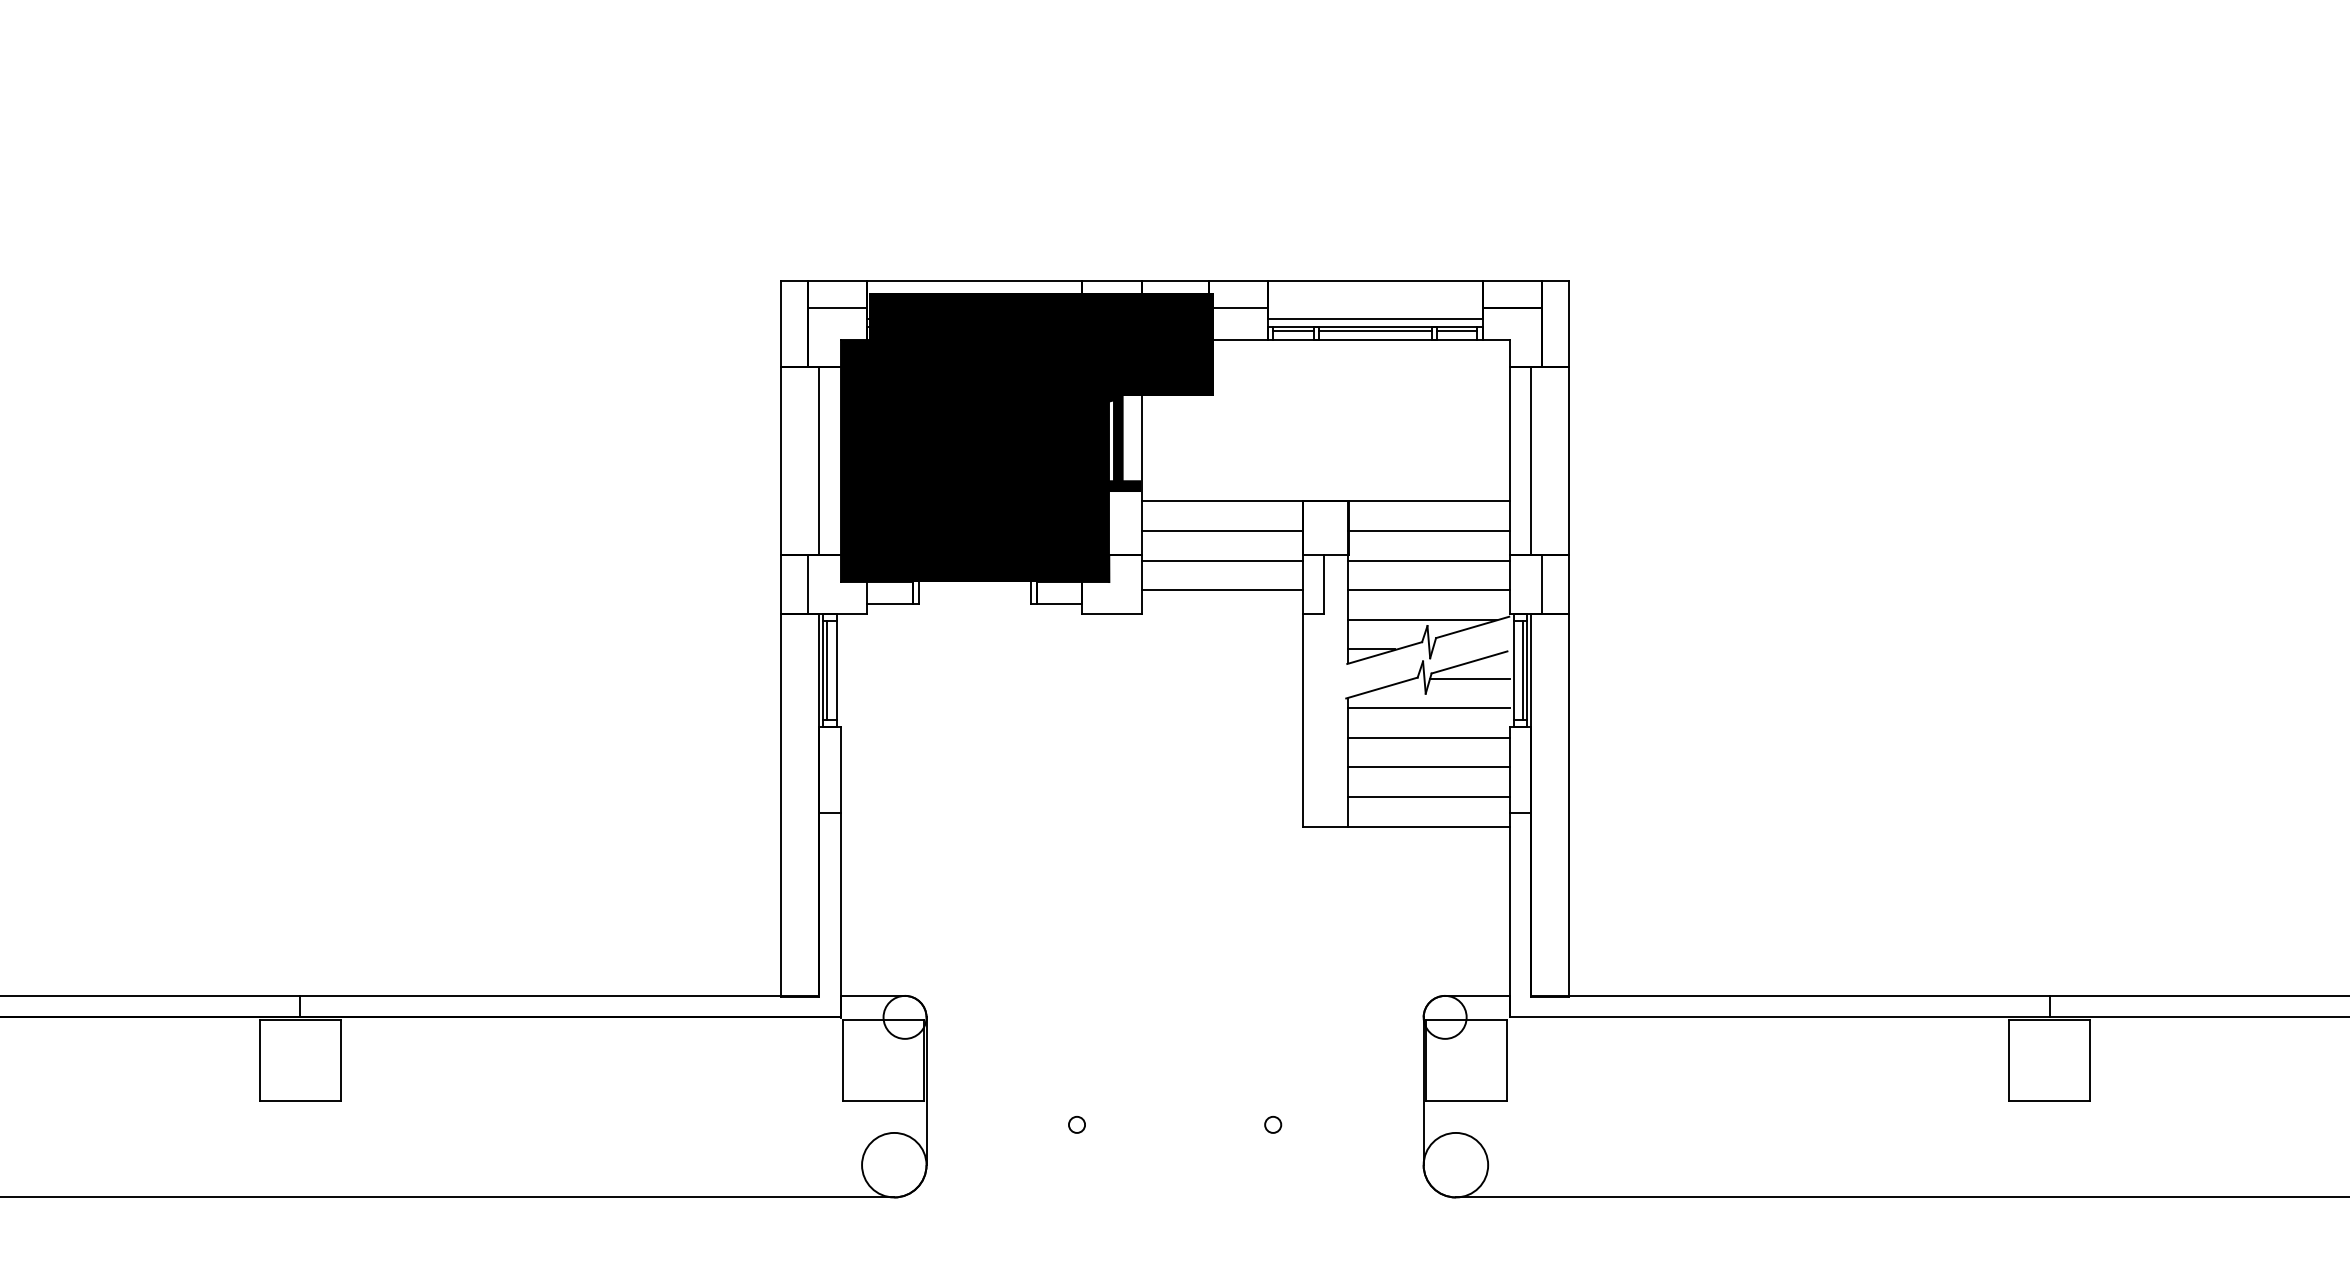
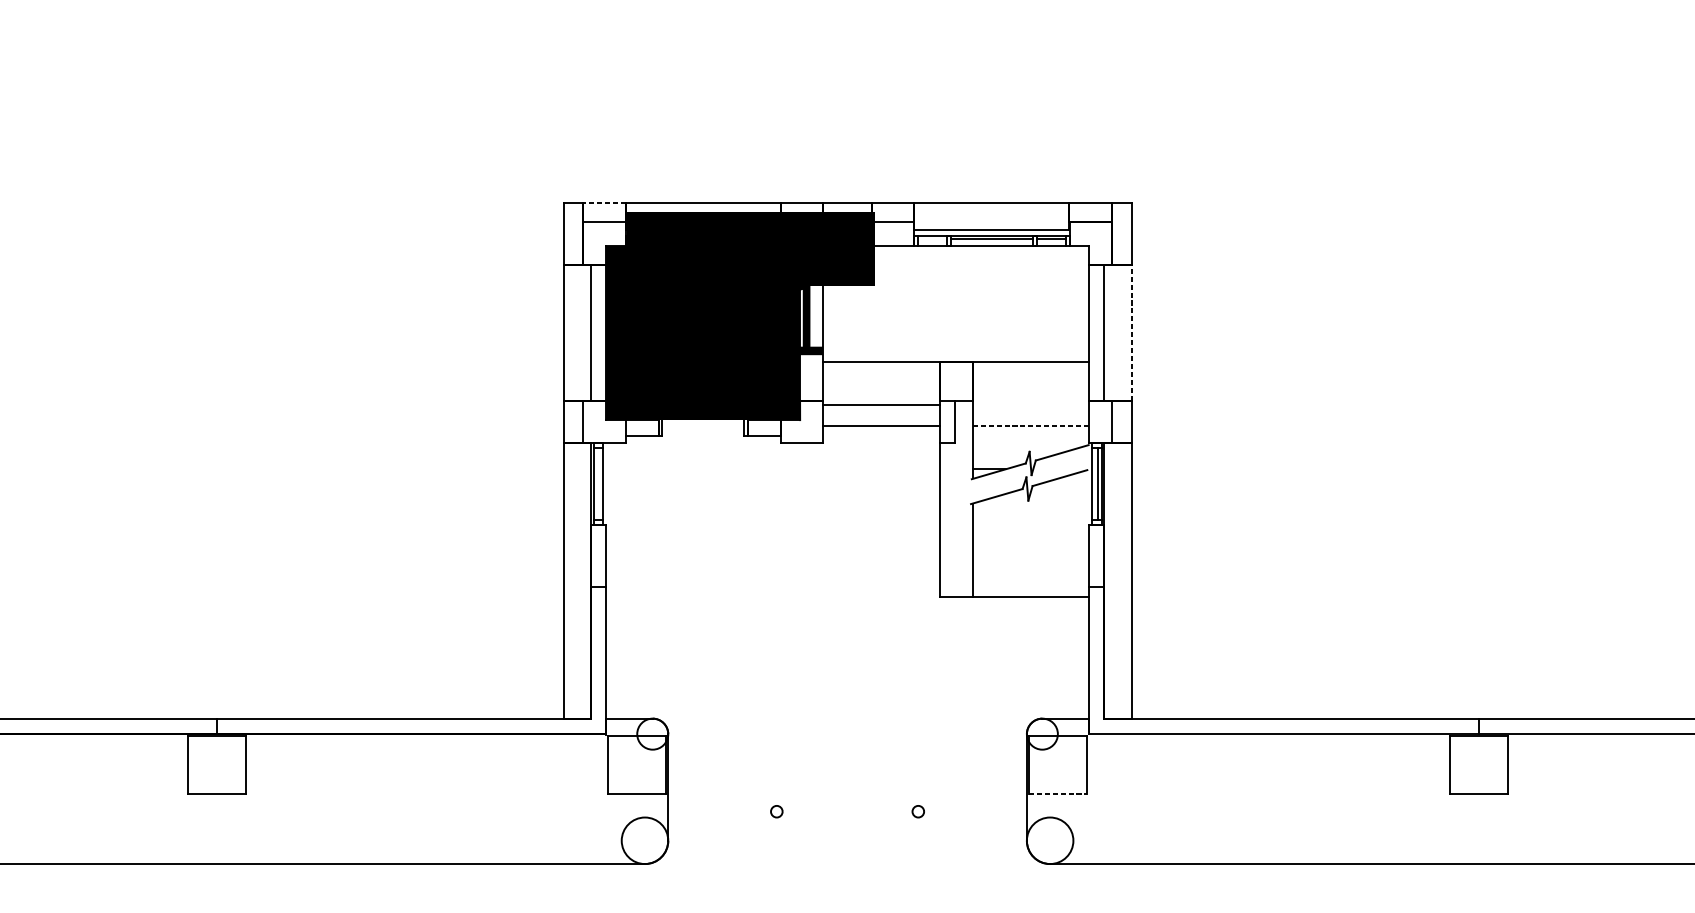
line: (837, 281) -> (604, 203), solid -> dashed
line: (1293, 331) -> (932, 239), removed
line: (1568, 460) -> (1131, 332), solid -> dashed
line: (1221, 531) -> (881, 383), removed
line: (1428, 531) -> (1030, 383), removed
line: (1428, 560) -> (1030, 404), removed
line: (1429, 590) -> (1031, 426), solid -> dashed
line: (1422, 619) -> (1026, 447), removed
line: (827, 670) -> (596, 483), removed
line: (1469, 678) -> (1059, 489), removed
line: (1428, 708) -> (1030, 511), removed
line: (1428, 737) -> (1030, 532), removed
line: (1428, 767) -> (1030, 553), removed
line: (1428, 797) -> (1030, 575), removed
line: (1467, 1100) -> (1058, 794), solid -> dashed

